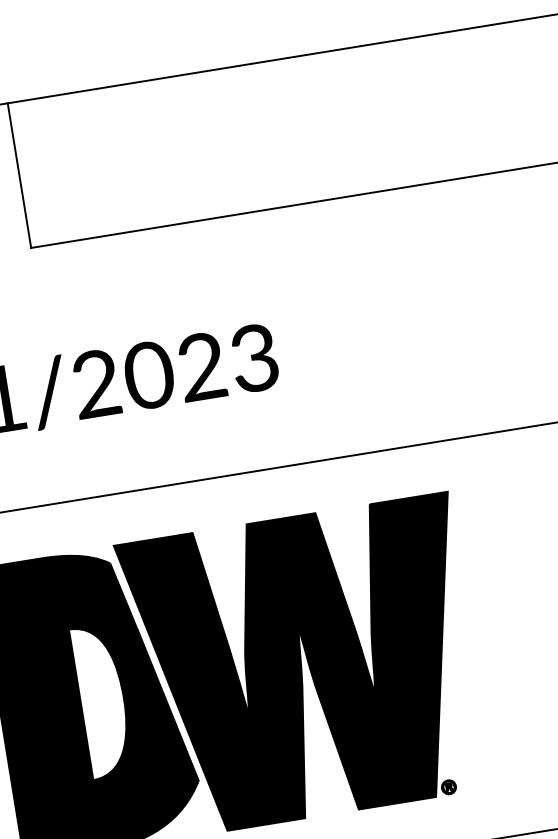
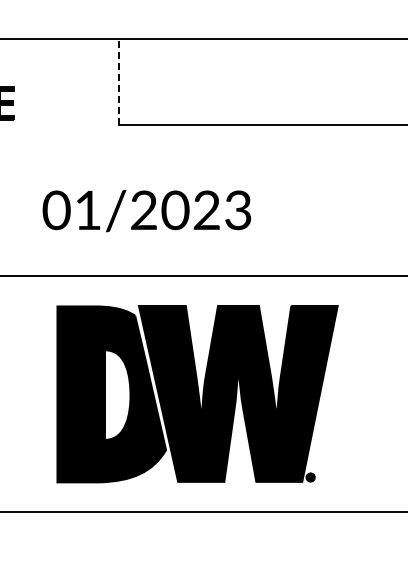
line: (18, 174) -> (118, 81), solid -> dashed

